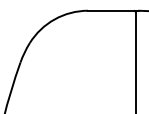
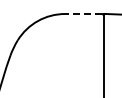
line: (110, 11) -> (83, 14), solid -> dashed

